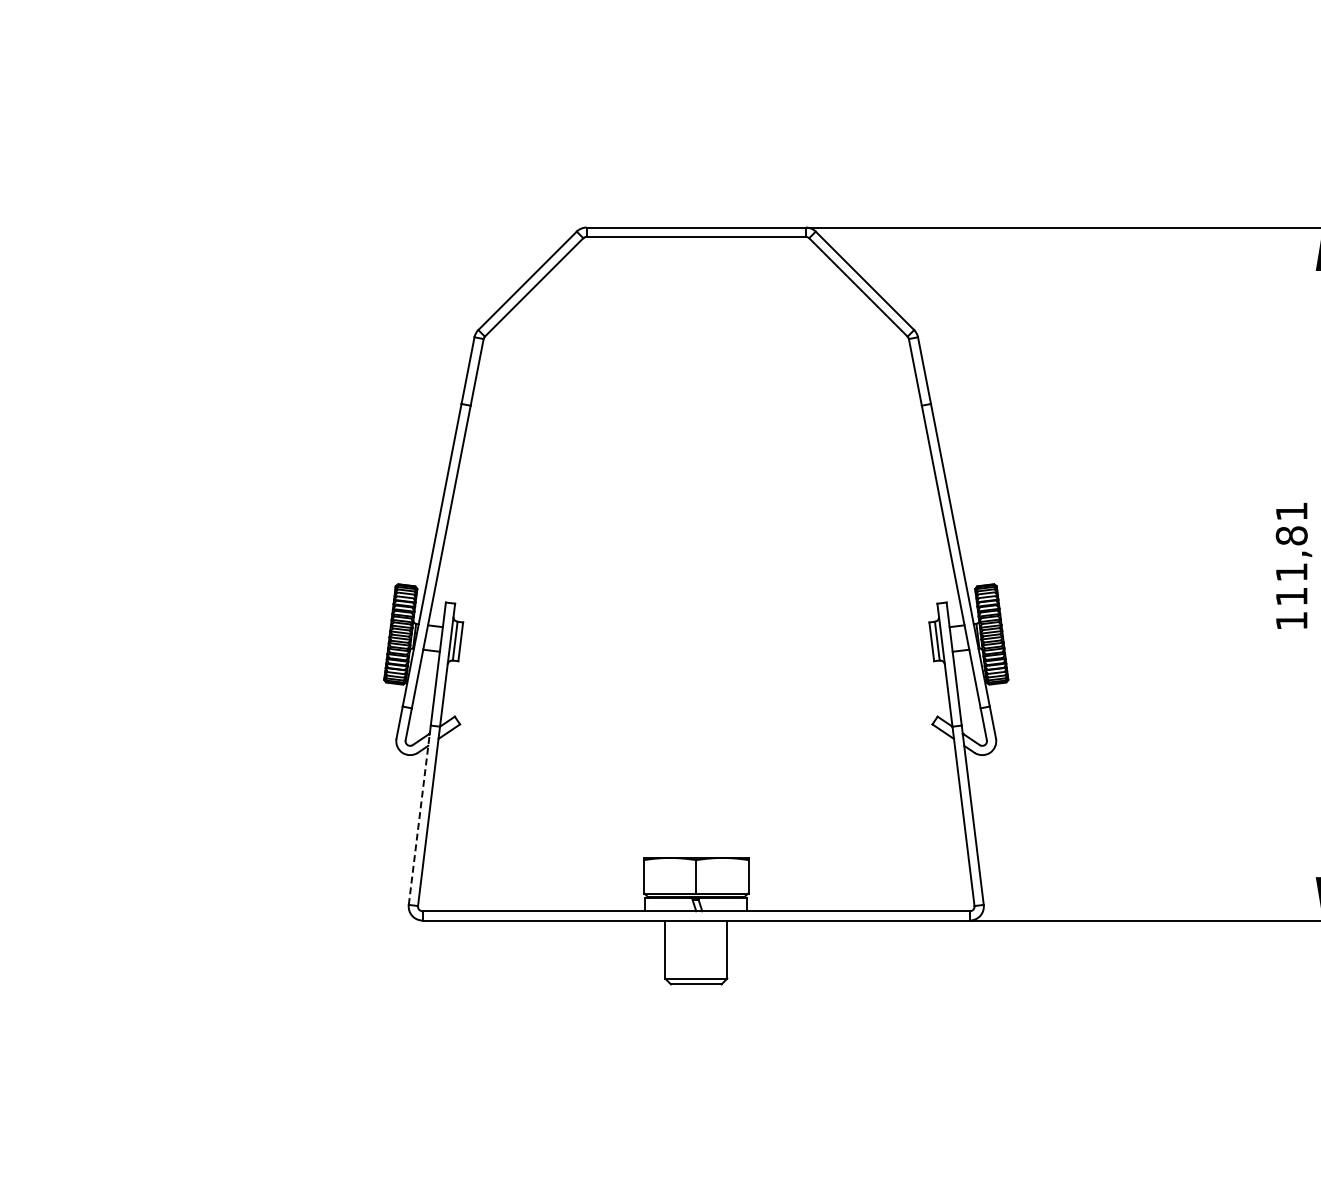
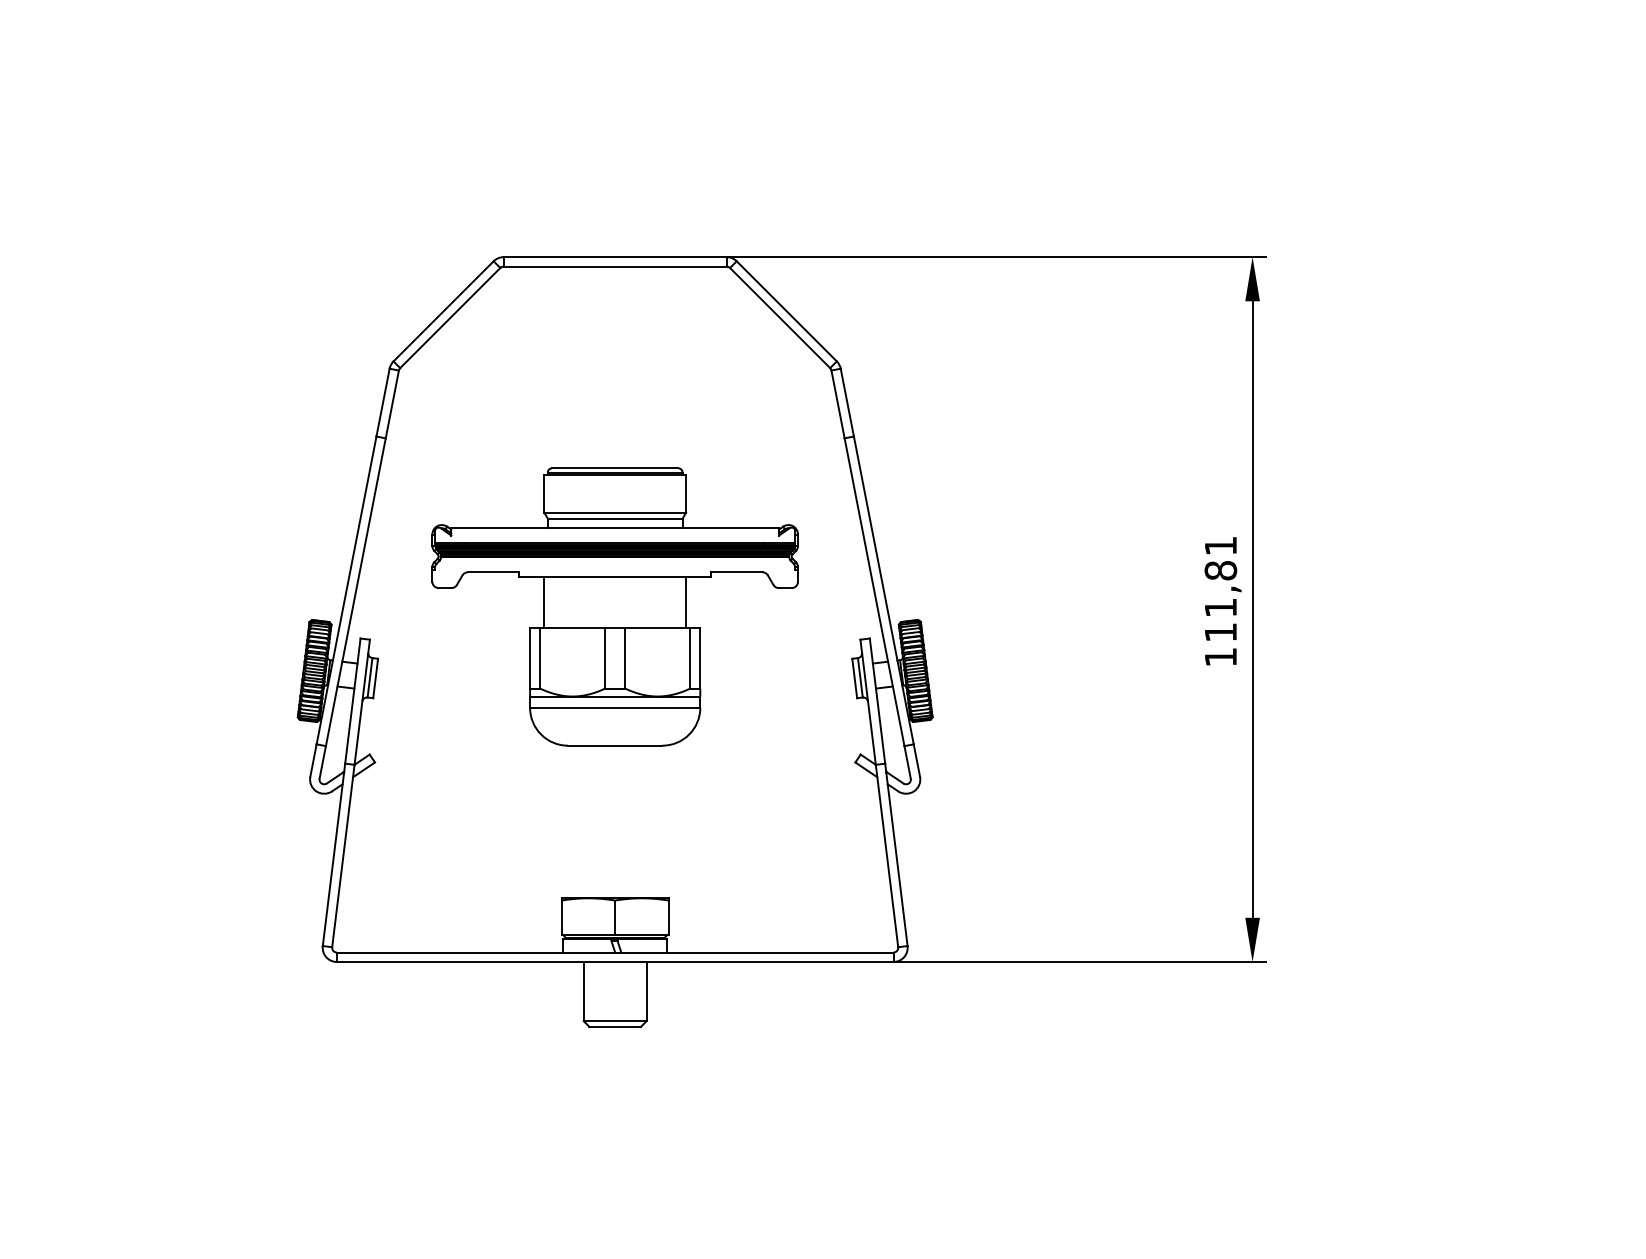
part: (695, 571) -> (614, 606), added
line: (420, 814) -> (334, 854), dashed -> solid

